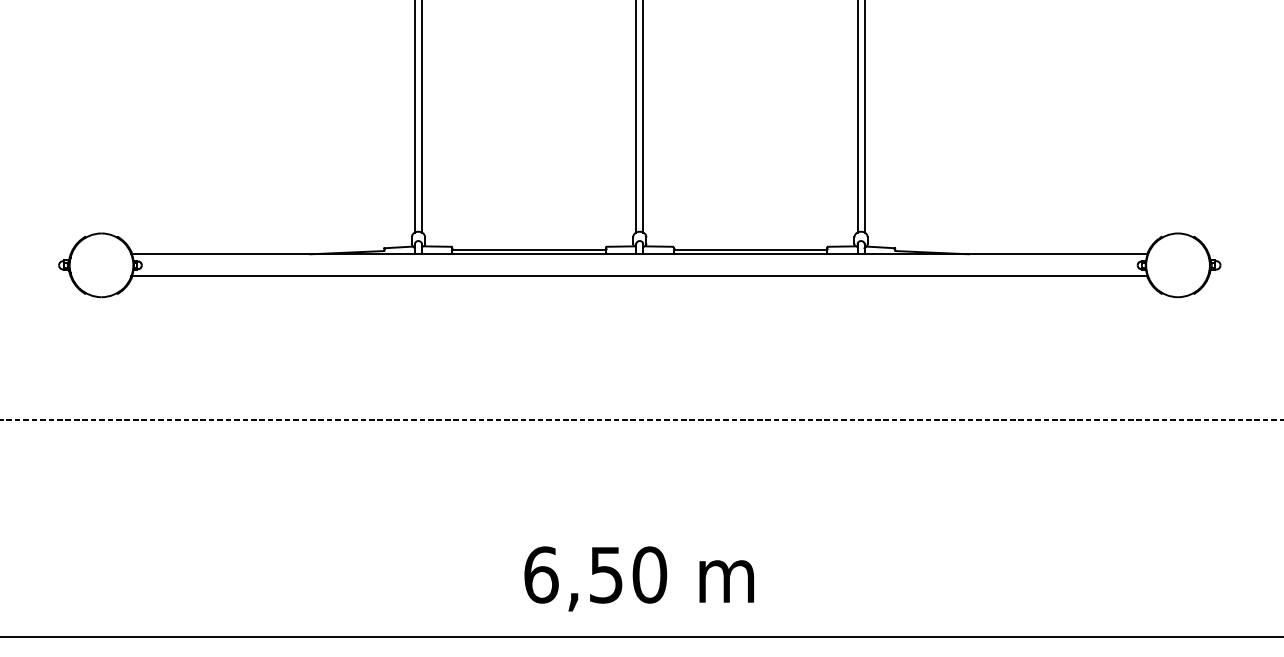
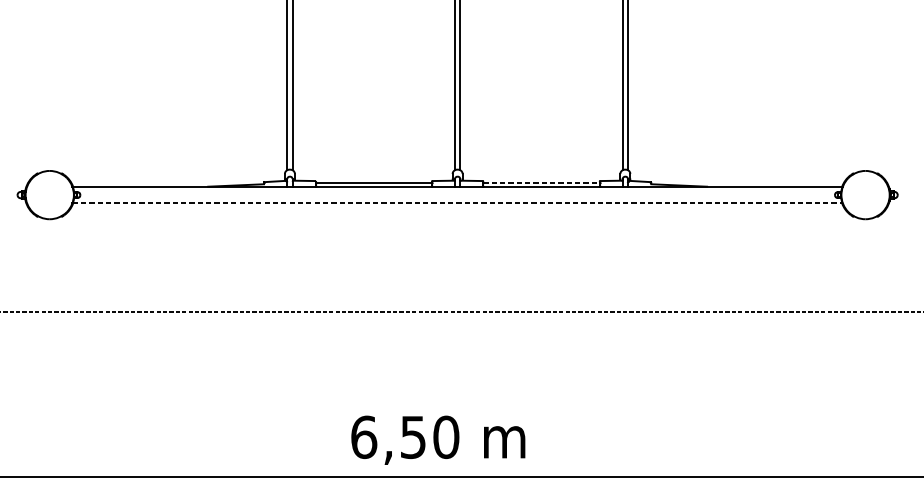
line: (750, 249) -> (541, 183), solid -> dashed
line: (639, 276) -> (457, 203), solid -> dashed
text: (638, 578) -> (437, 439), moved

